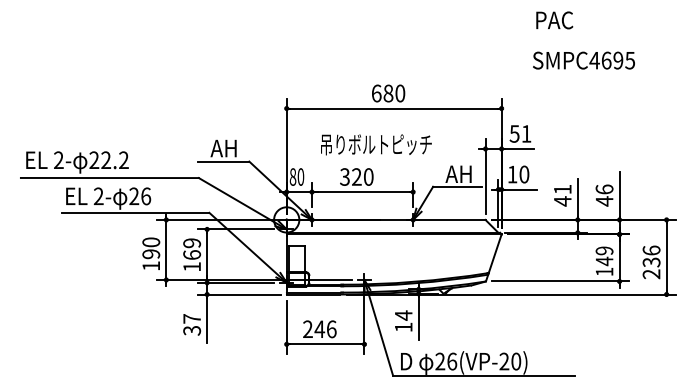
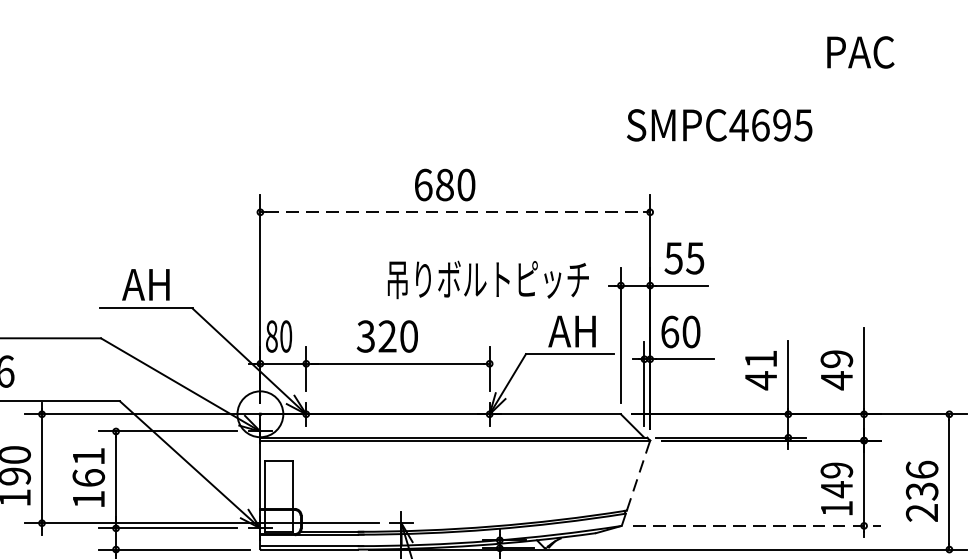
text: (554, 20) -> (860, 52), moved
text: (583, 60) -> (718, 125), moved
line: (394, 108) -> (455, 212), solid -> dashed
text: (526, 133) -> (695, 257), 51 -> 55
text: (376, 144) -> (488, 279), moved
text: (512, 174) -> (669, 331), 10 -> 60
text: (604, 189) -> (836, 359), 46 -> 49
text: (192, 243) -> (89, 457), 169 -> 161
line: (495, 253) -> (639, 475), solid -> dashed
line: (561, 281) -> (758, 525), solid -> dashed

